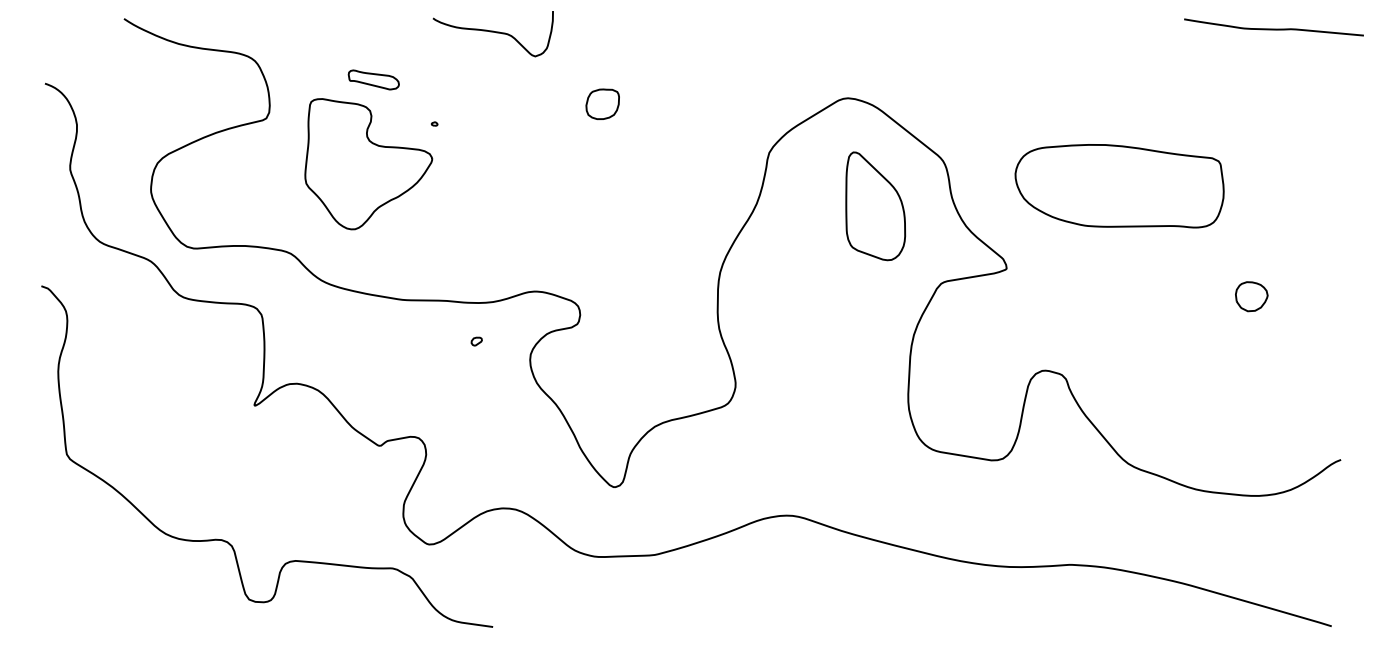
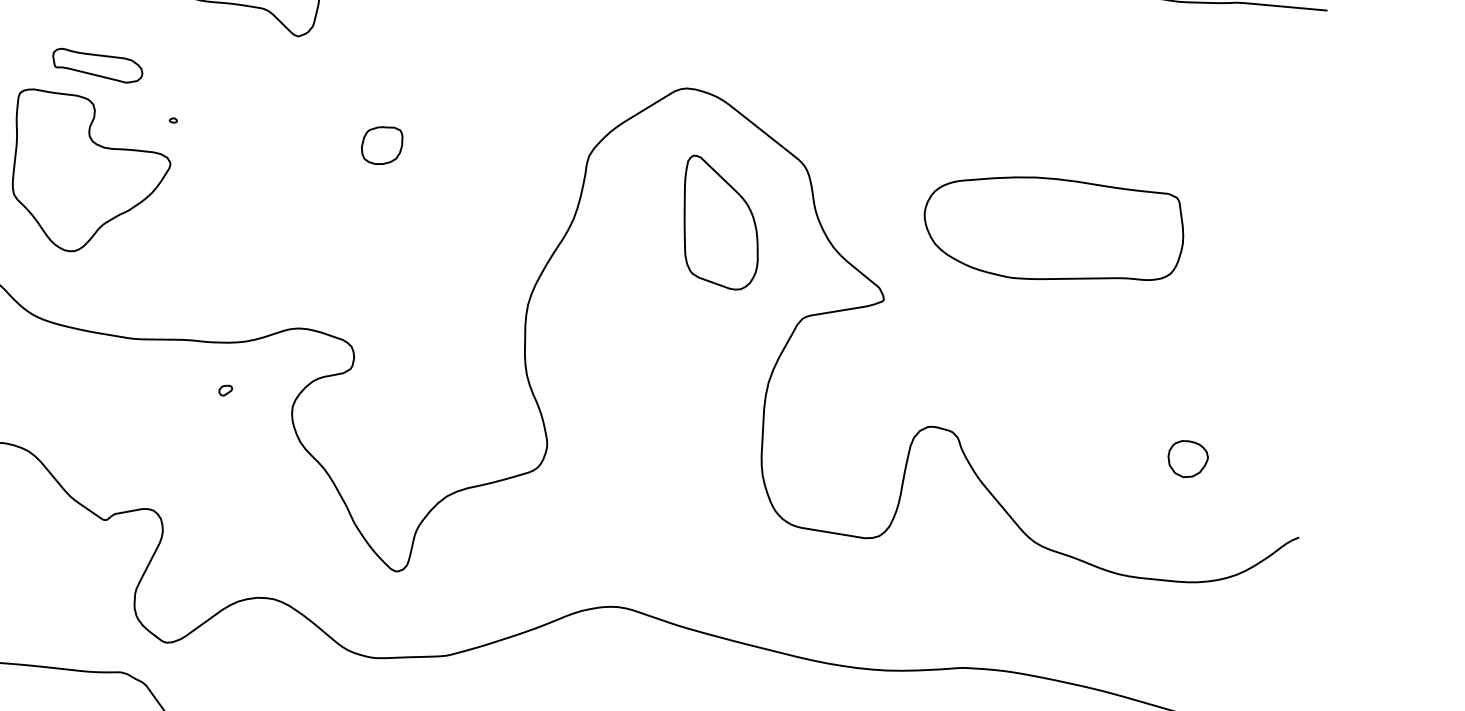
part: (373, 79) -> (97, 65), size x1.43
part: (602, 103) -> (381, 144), moved
part: (1119, 186) -> (1053, 229), moved
part: (1251, 296) -> (1187, 458), moved

